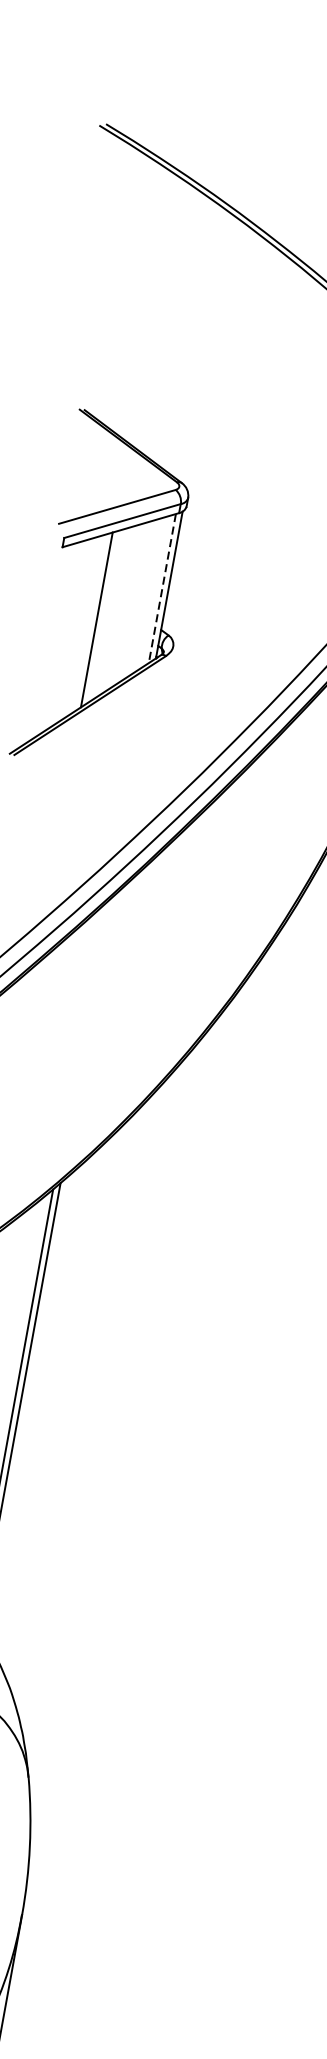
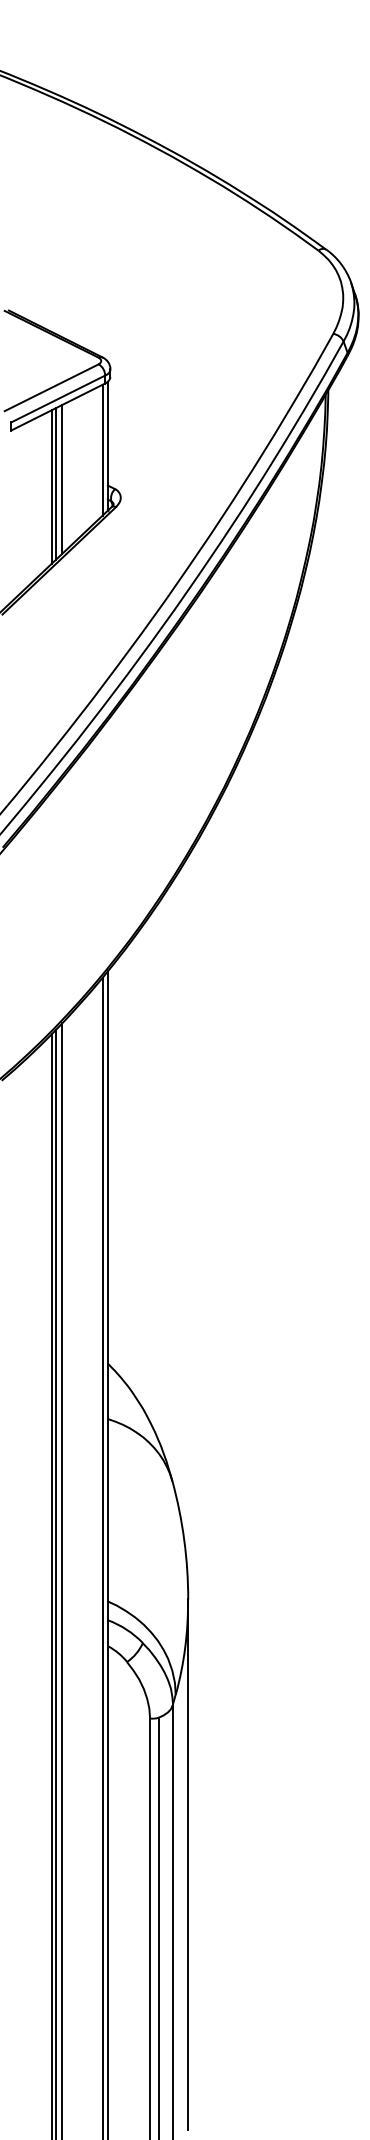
line: (162, 588) -> (102, 450), dashed -> solid
line: (110, 613) -> (62, 479), added
line: (103, 616) -> (56, 483), added

